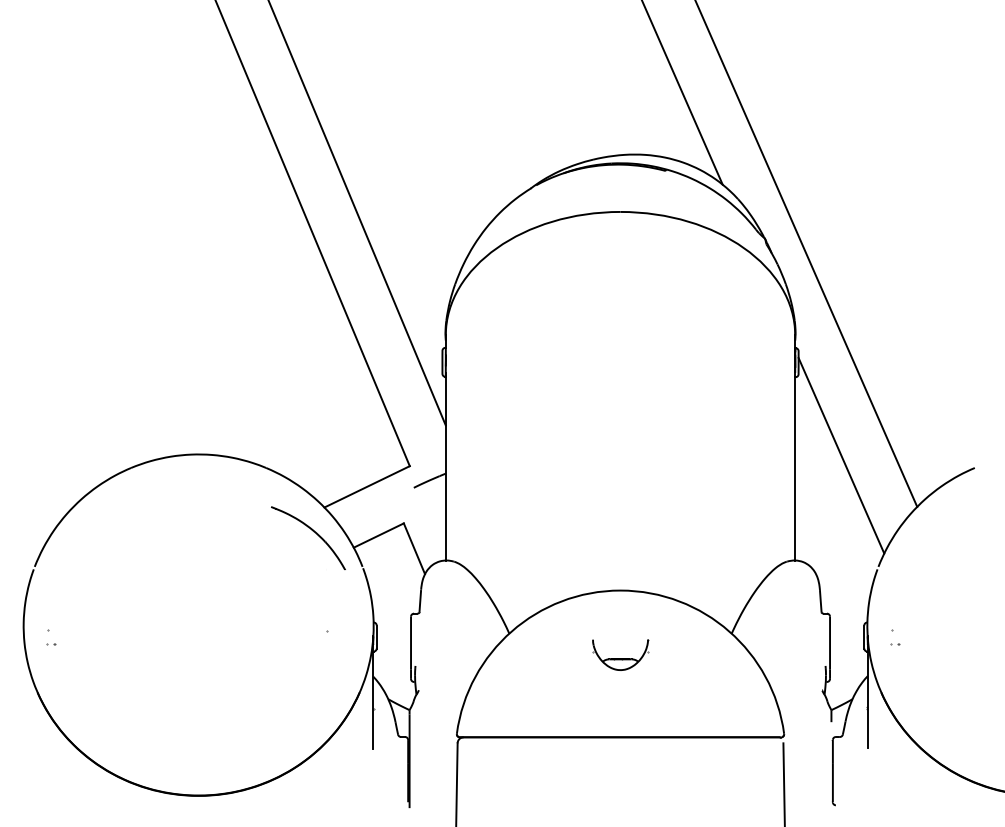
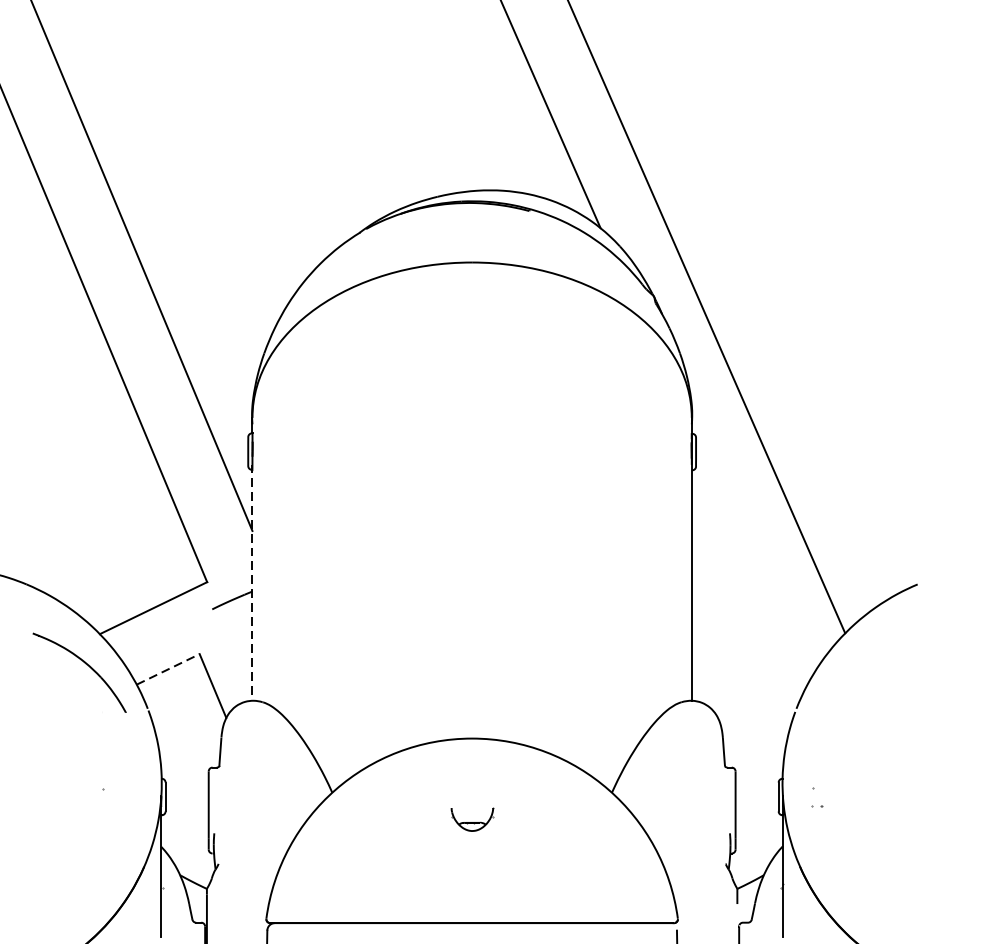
line: (841, 455) -> (750, 568), removed
line: (445, 466) -> (252, 582), solid -> dashed
line: (378, 535) -> (167, 669), solid -> dashed
part: (620, 654) -> (472, 818), size x0.6

